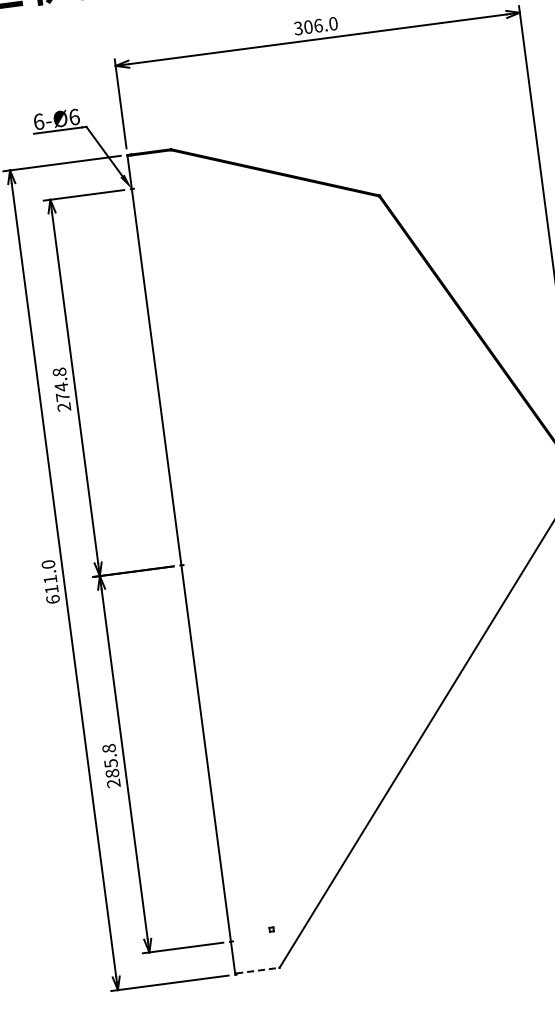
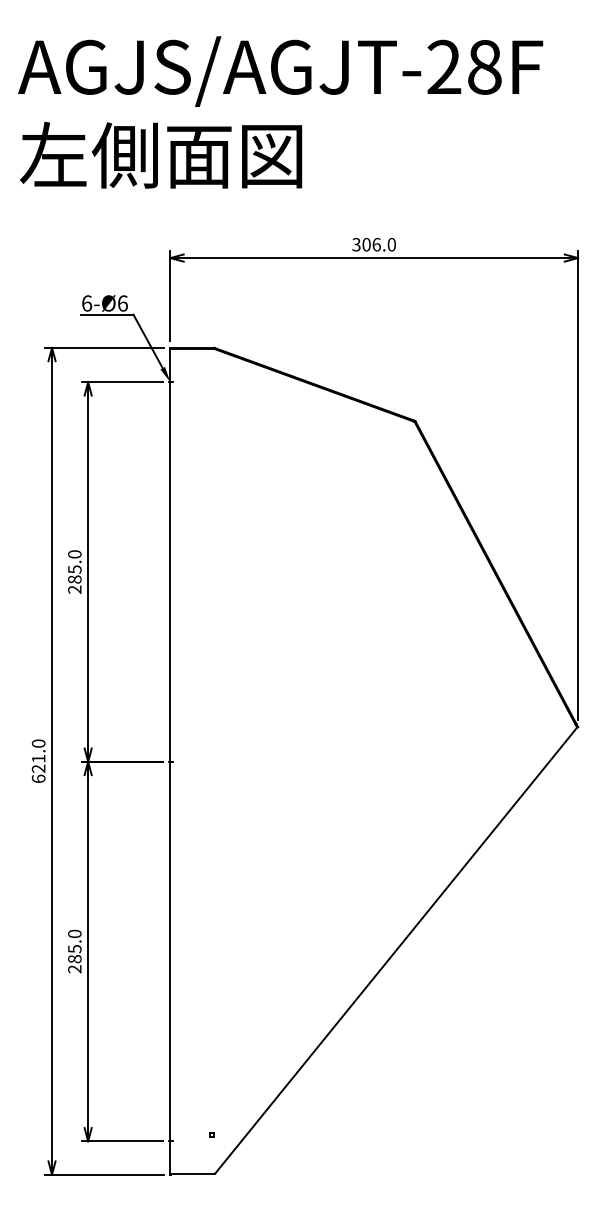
text: (60, 384) -> (74, 566), 274.8 -> 285.0
text: (51, 589) -> (38, 768), 611.0 -> 621.0
text: (108, 748) -> (74, 933), 285.8 -> 285.0
line: (258, 970) -> (193, 1173), dashed -> solid

